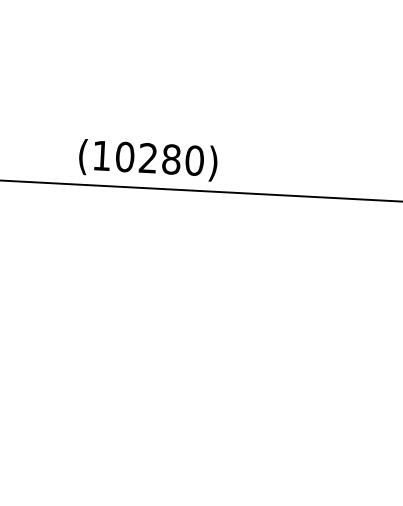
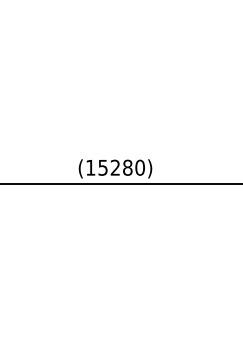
text: (123, 156) -> (102, 167), (10280) -> (15280)

